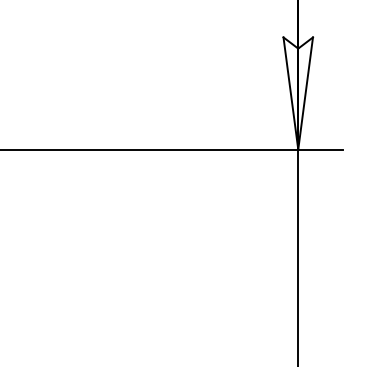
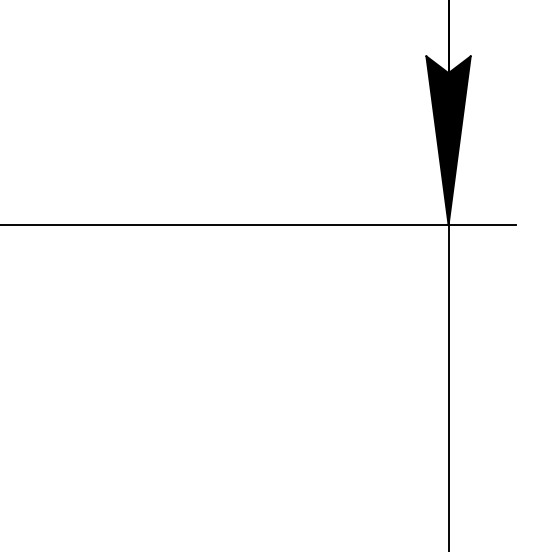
fill: (298, 93) -> (448, 140), added

